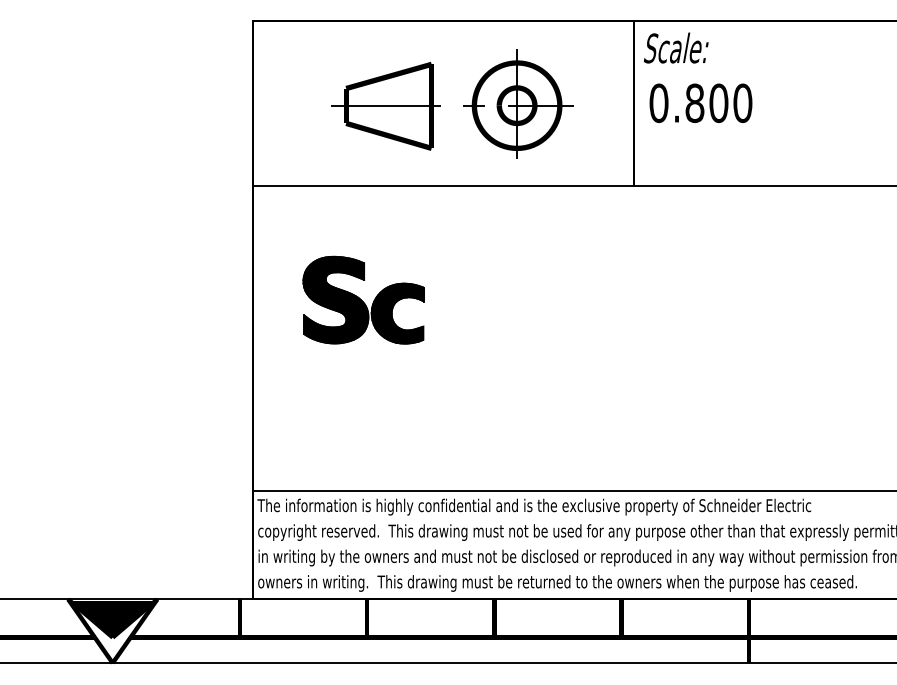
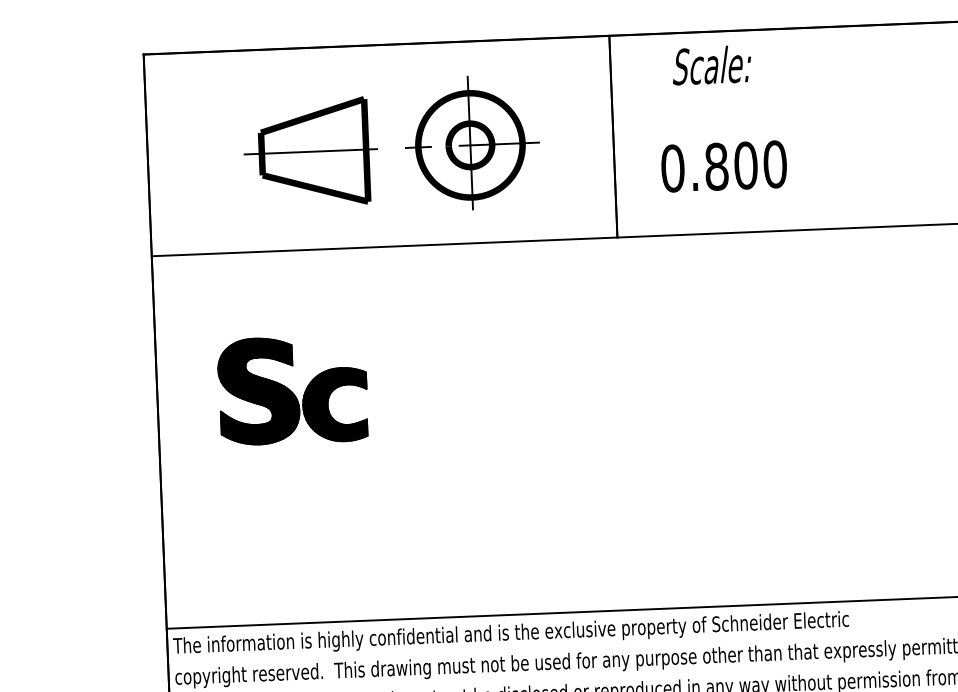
text: (675, 47) -> (710, 64), moved
text: (700, 102) -> (723, 165), moved

